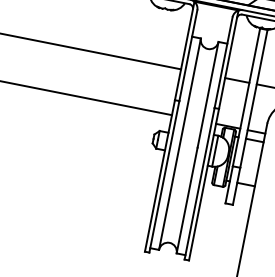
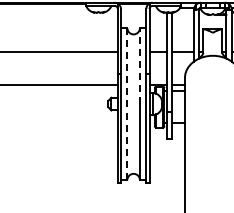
line: (207, 93) -> (139, 65), solid -> dashed
line: (180, 144) -> (127, 104), solid -> dashed

